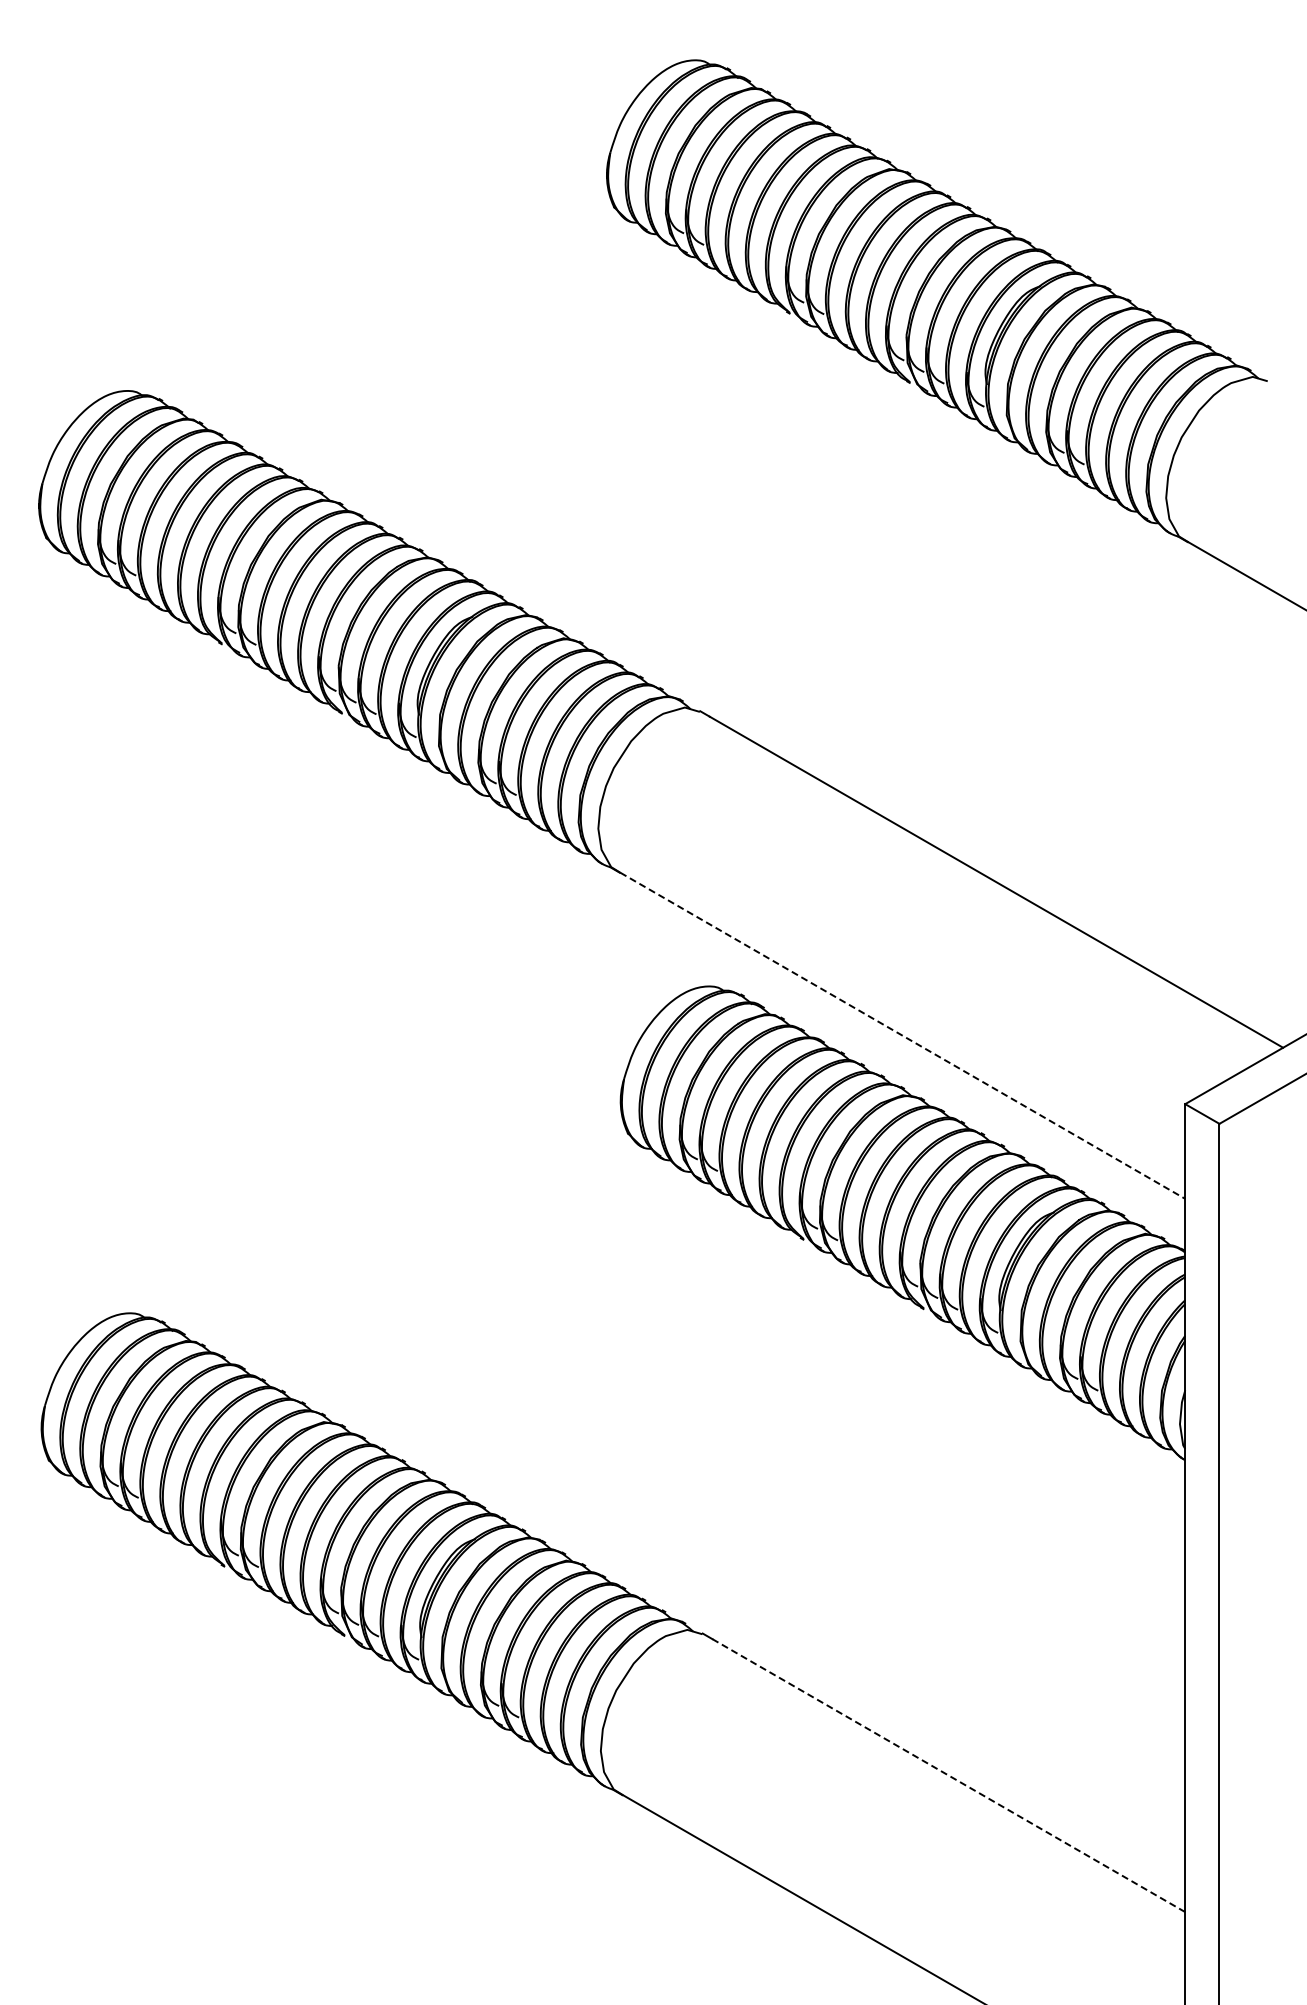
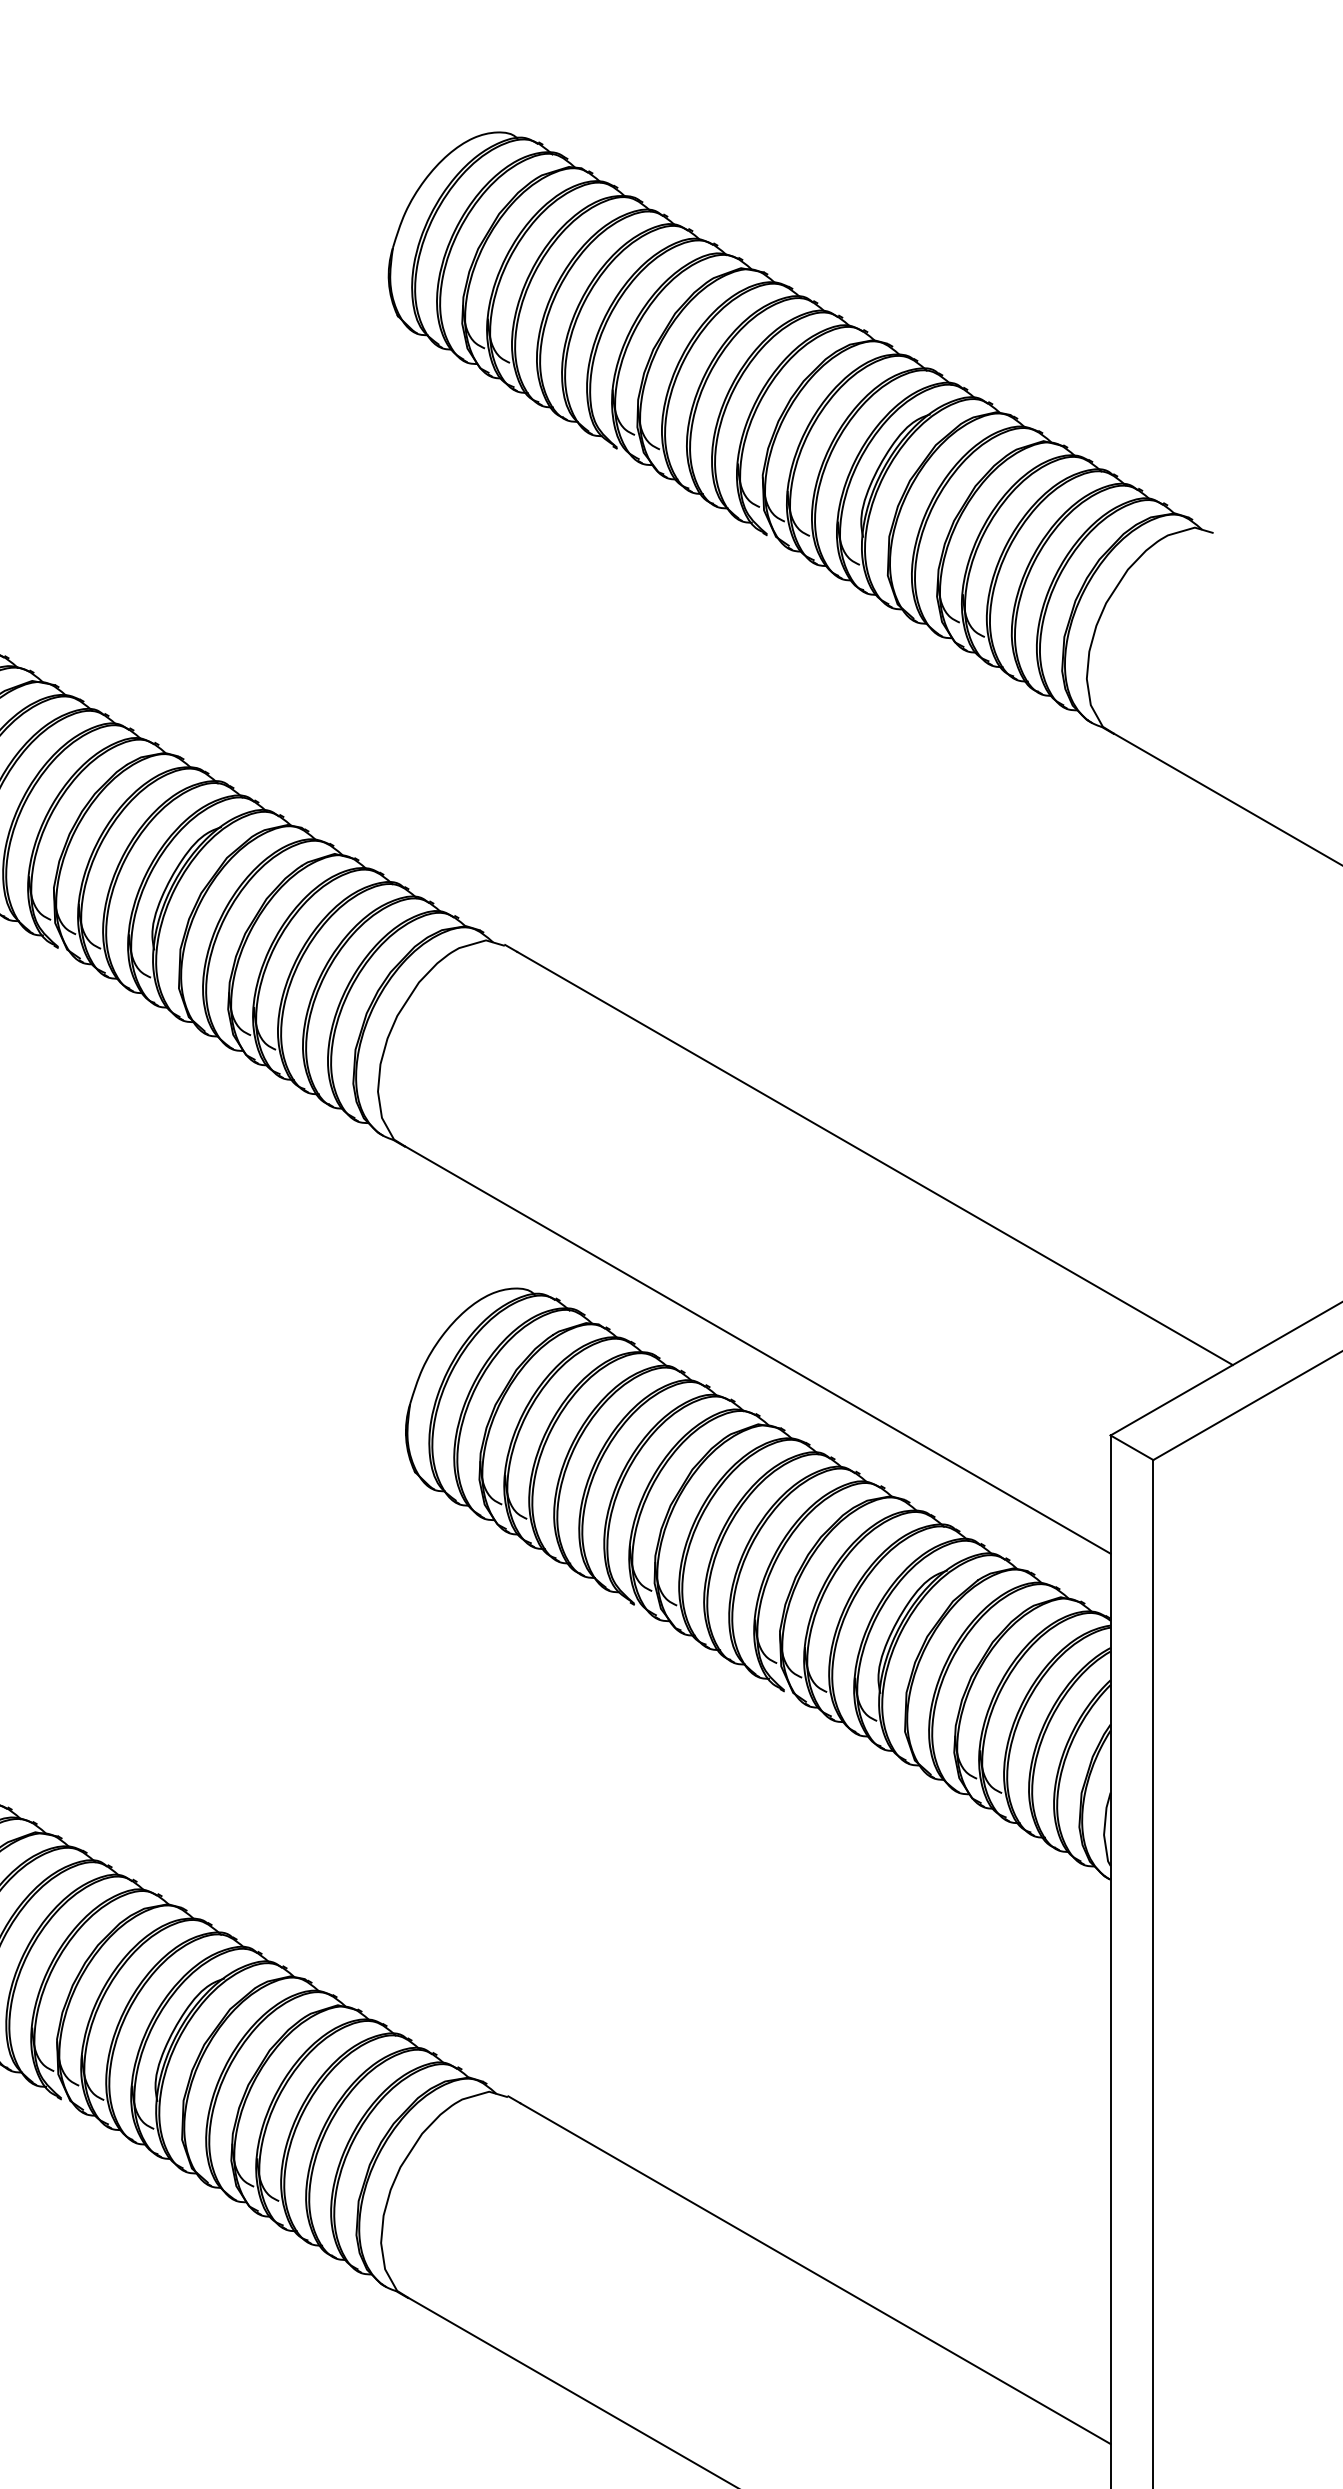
line: (903, 1036) -> (758, 1351), dashed -> solid
line: (949, 1775) -> (816, 2273), dashed -> solid

